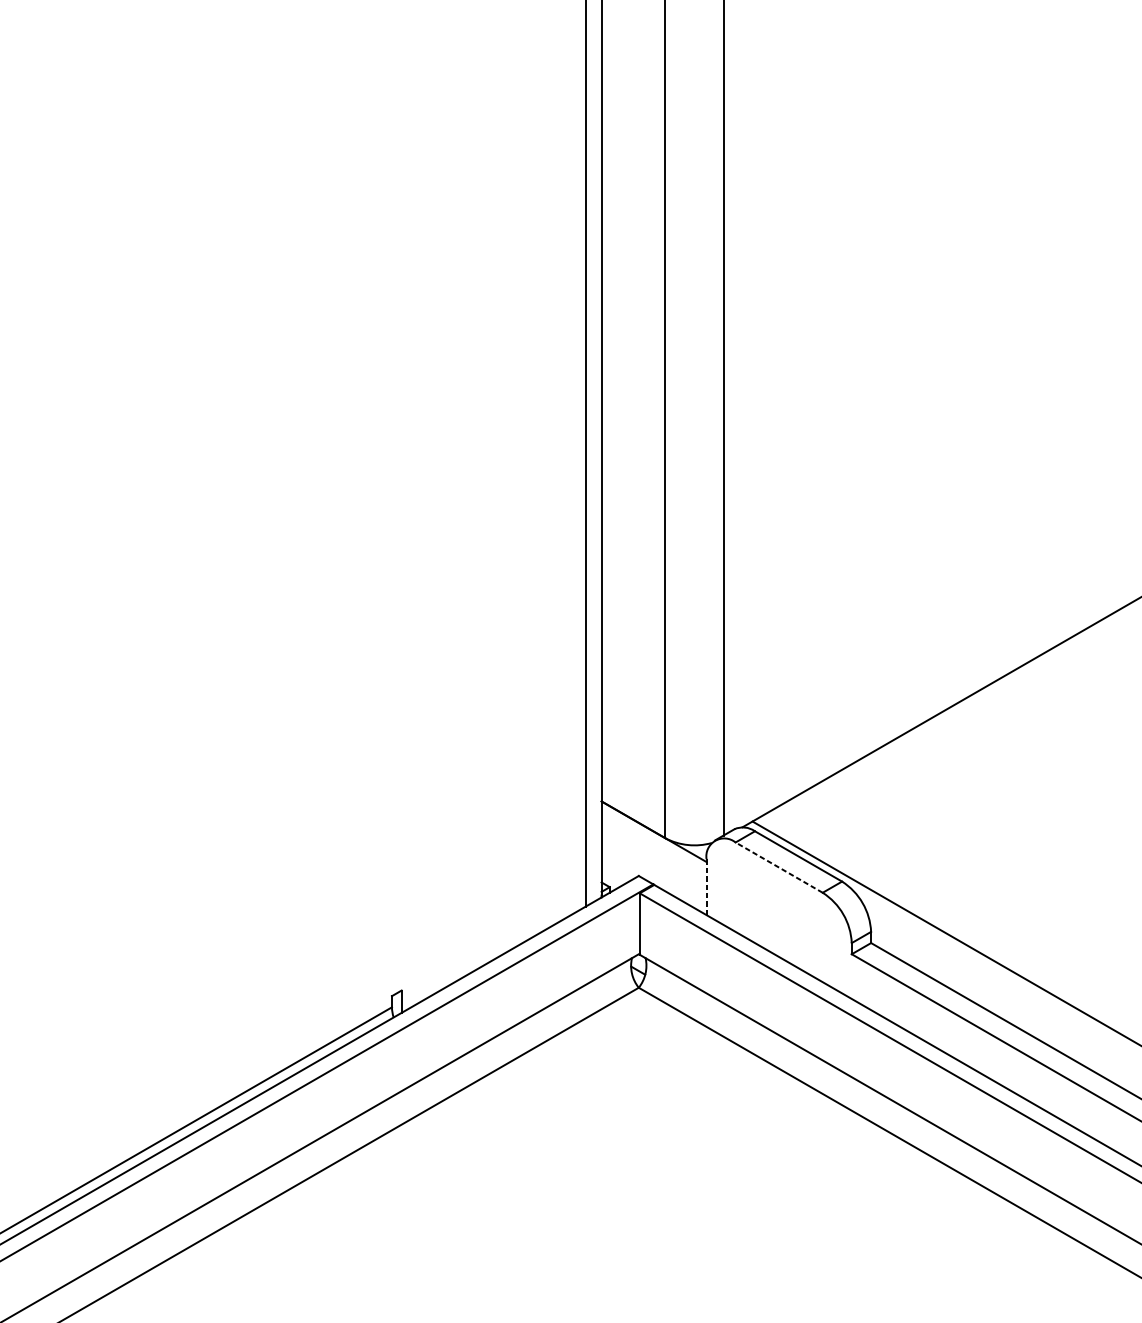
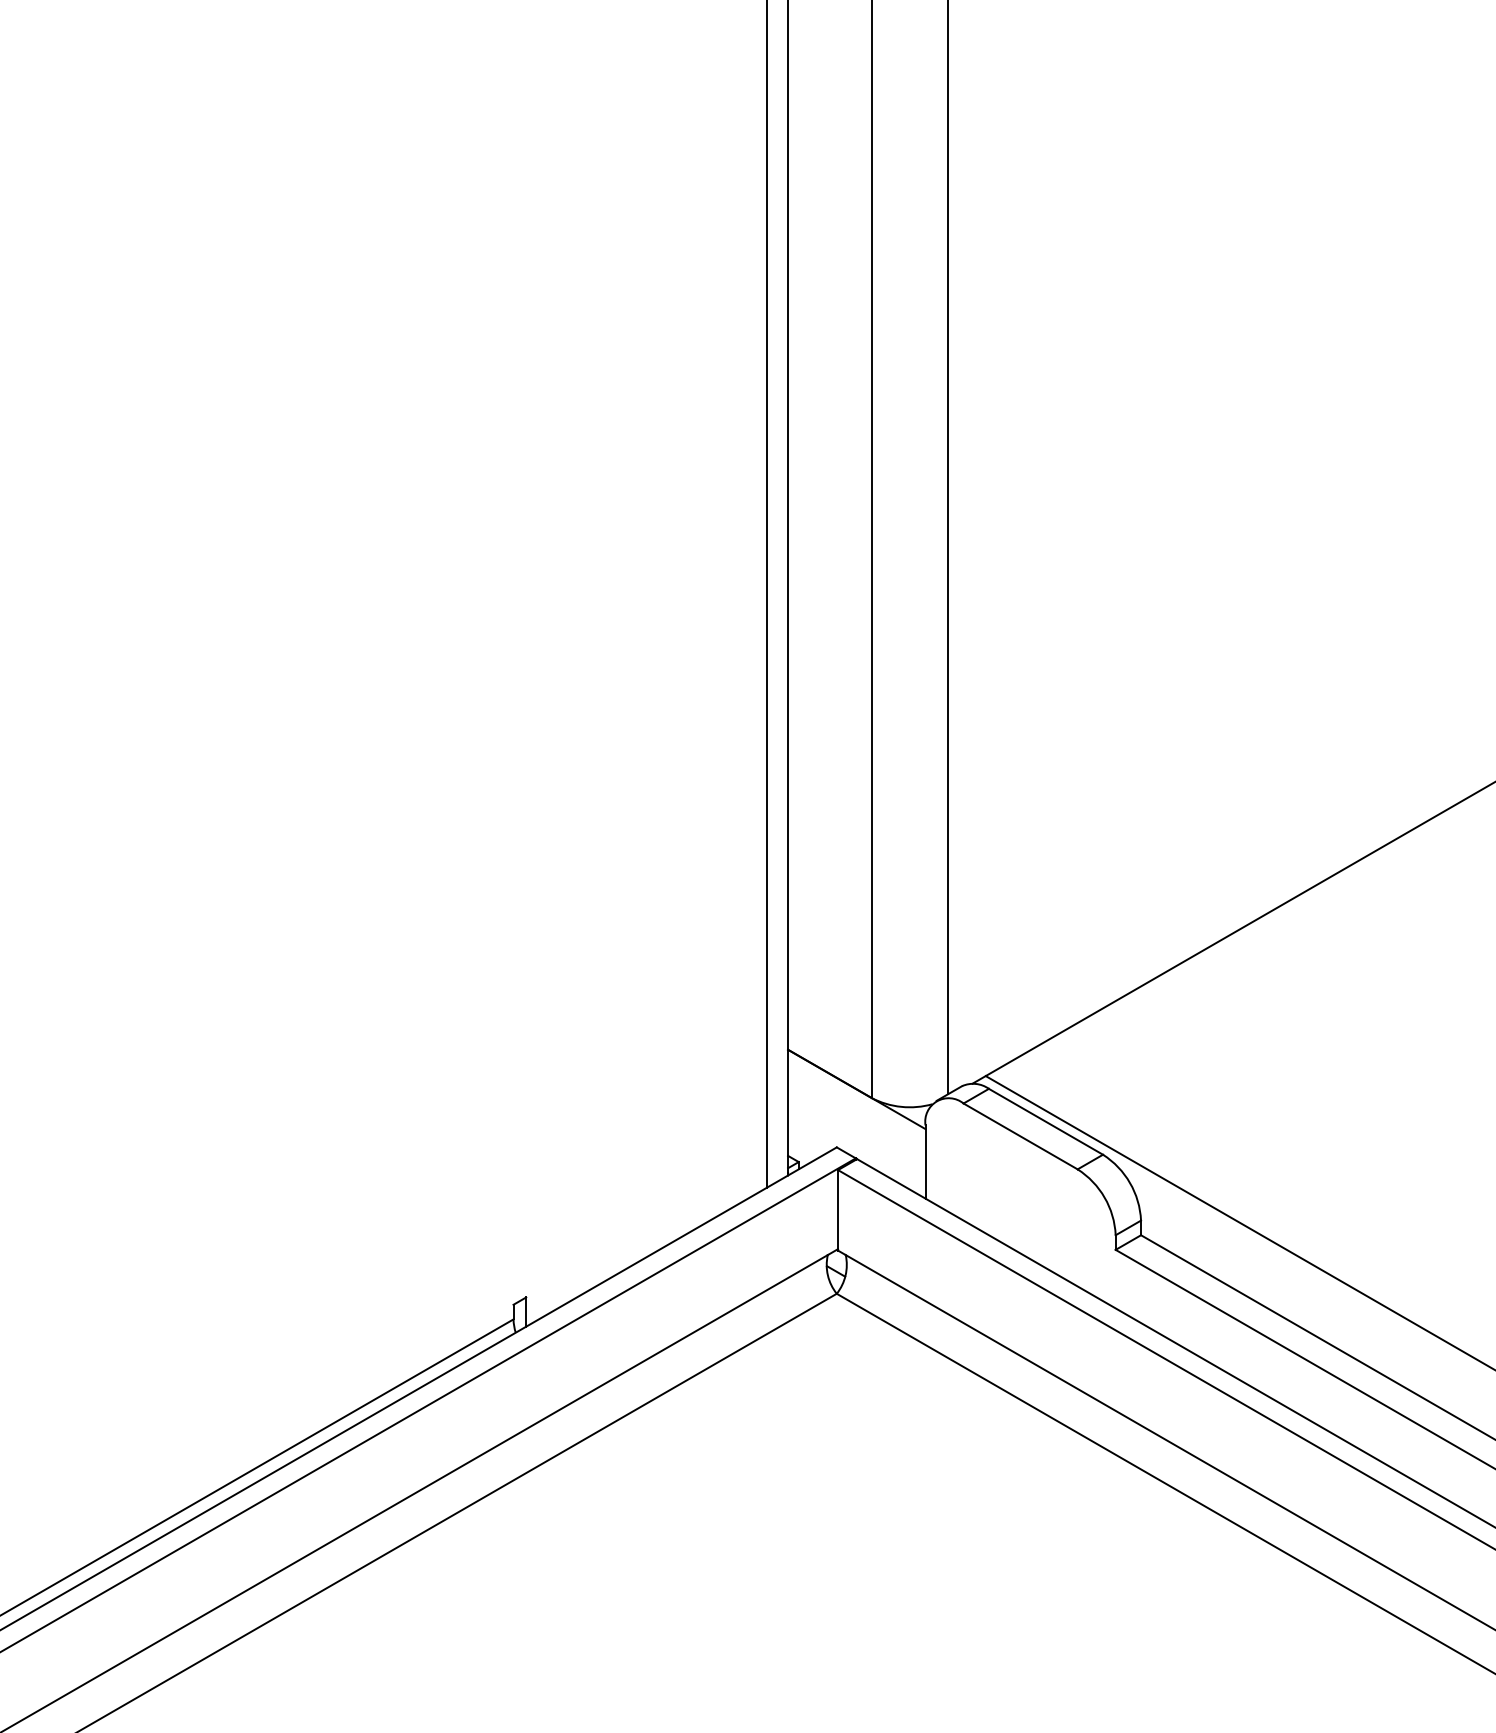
line: (779, 867) -> (1020, 1136), dashed -> solid
line: (706, 887) -> (925, 1162), dashed -> solid

